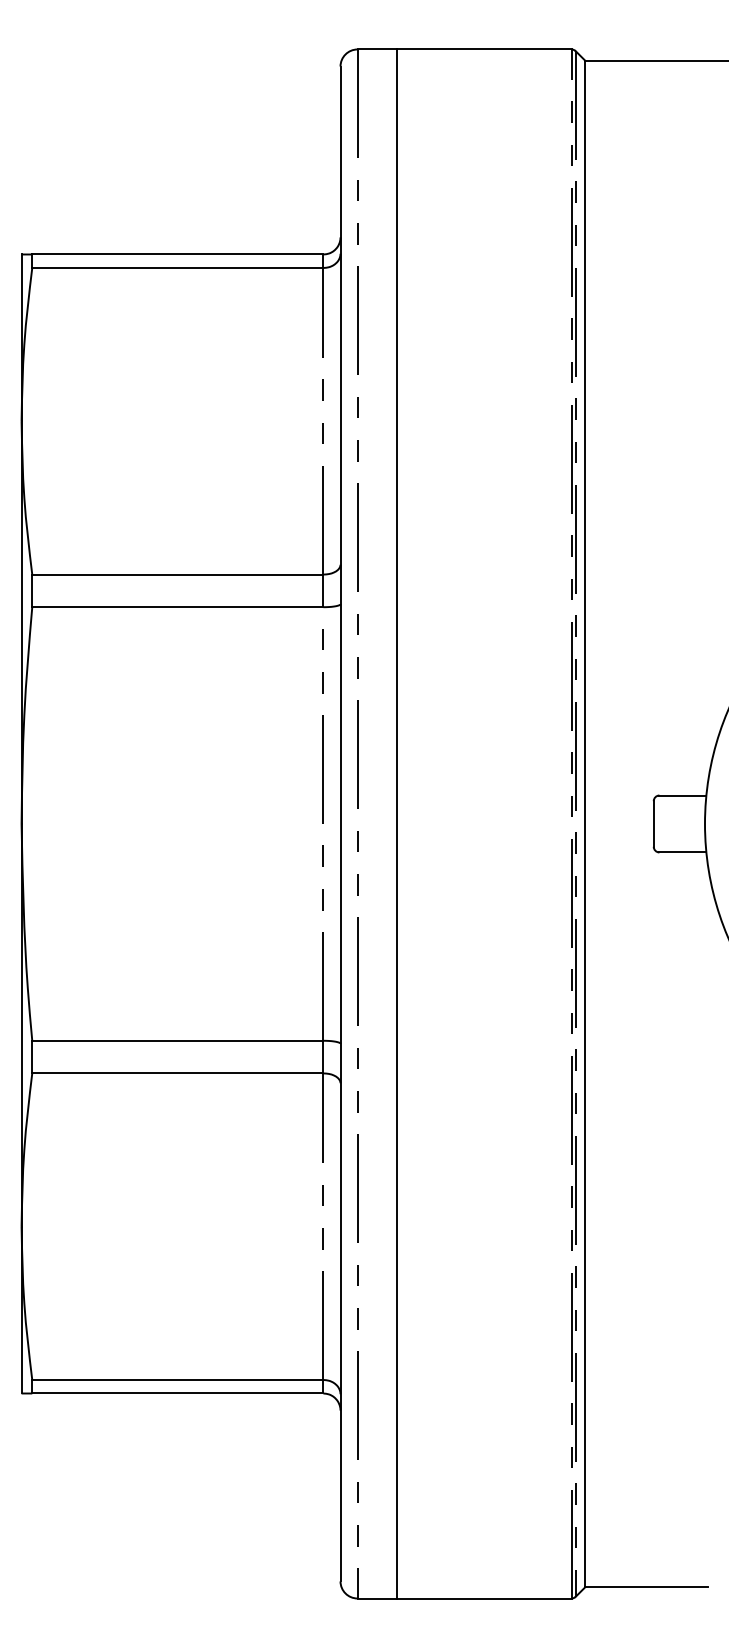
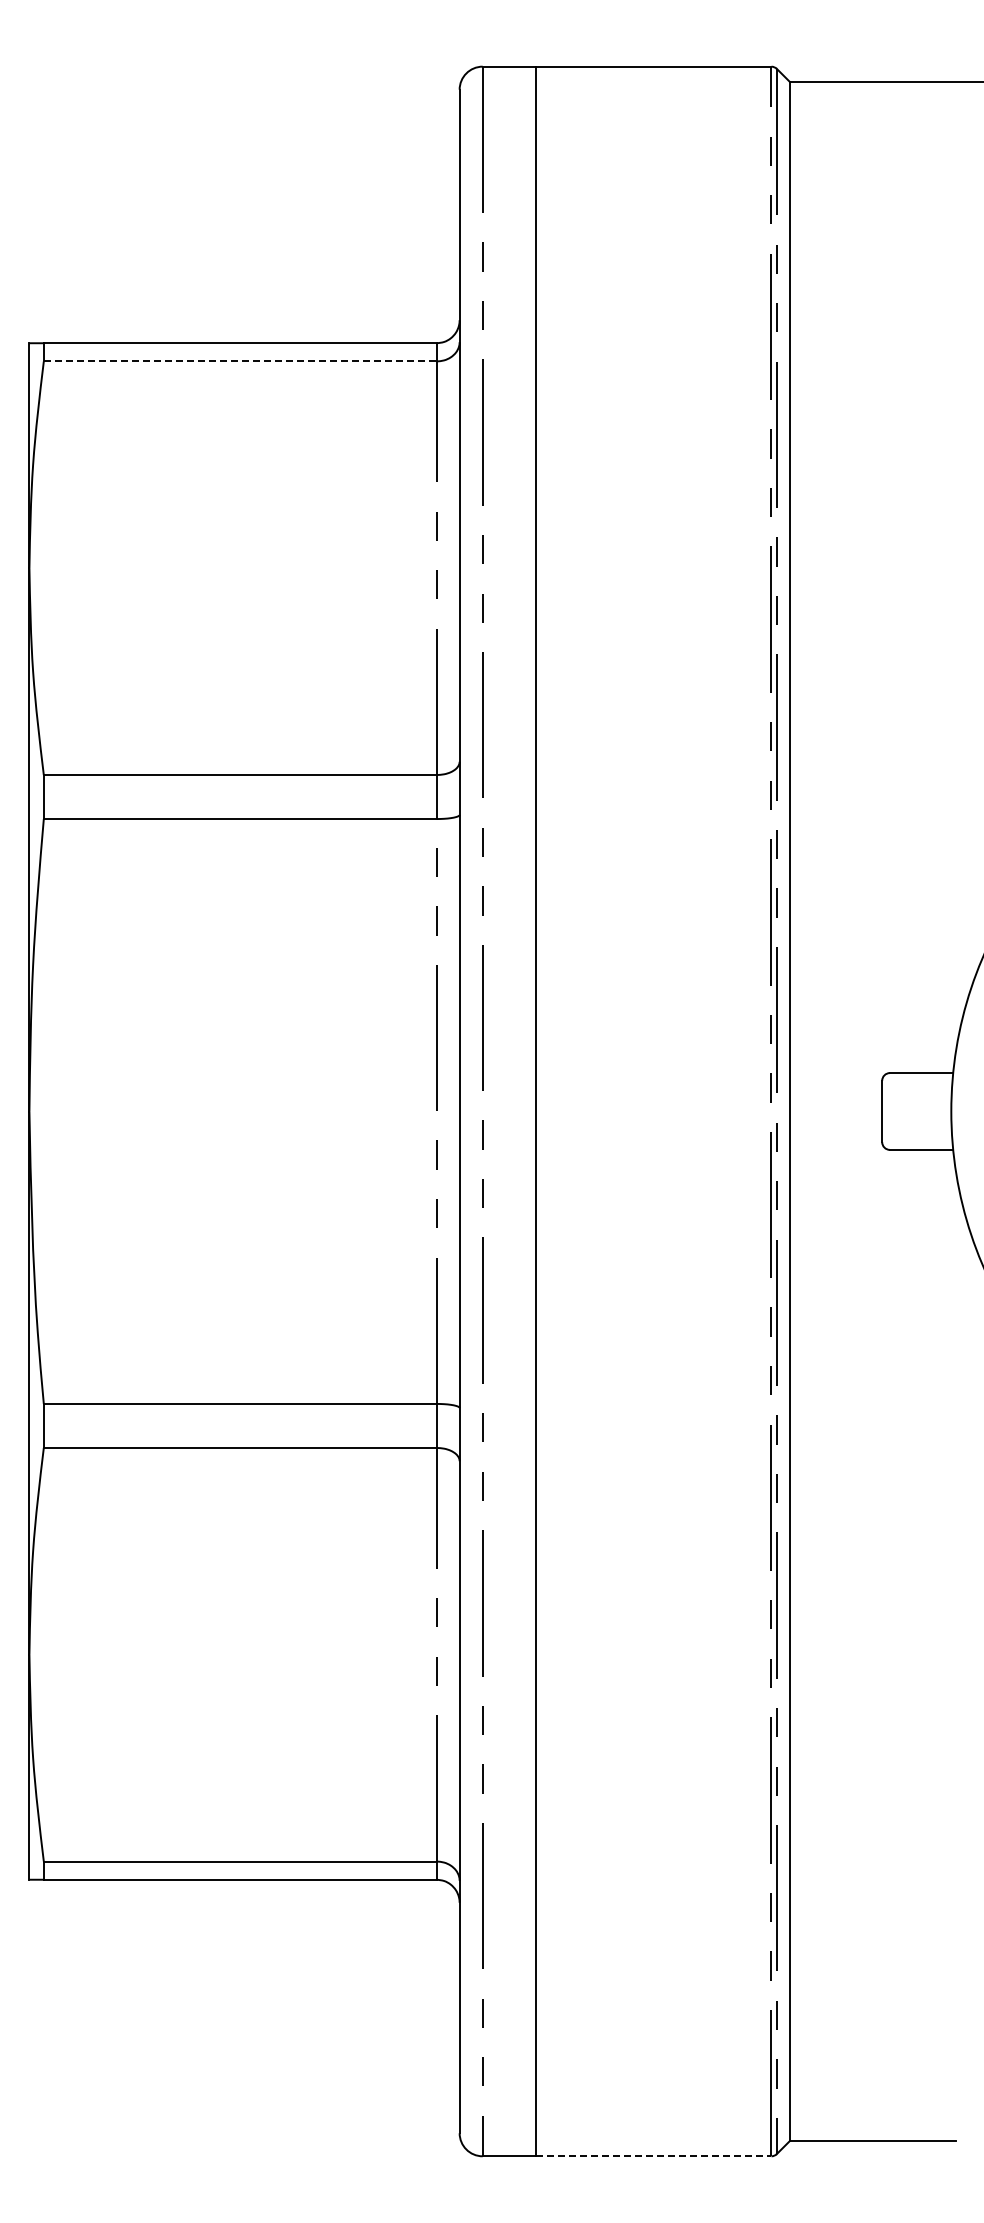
line: (178, 268) -> (240, 361), solid -> dashed
line: (484, 1598) -> (654, 2156), solid -> dashed

